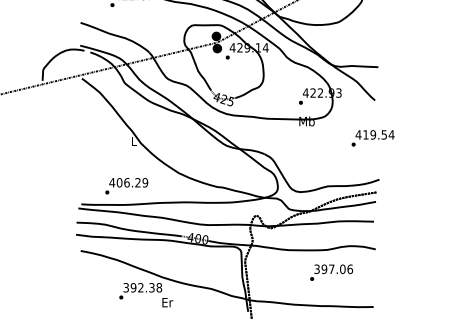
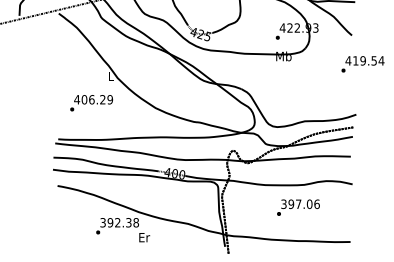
text: (372, 138) -> (362, 64), moved
text: (126, 186) -> (91, 103), moved
text: (331, 272) -> (298, 207), moved

